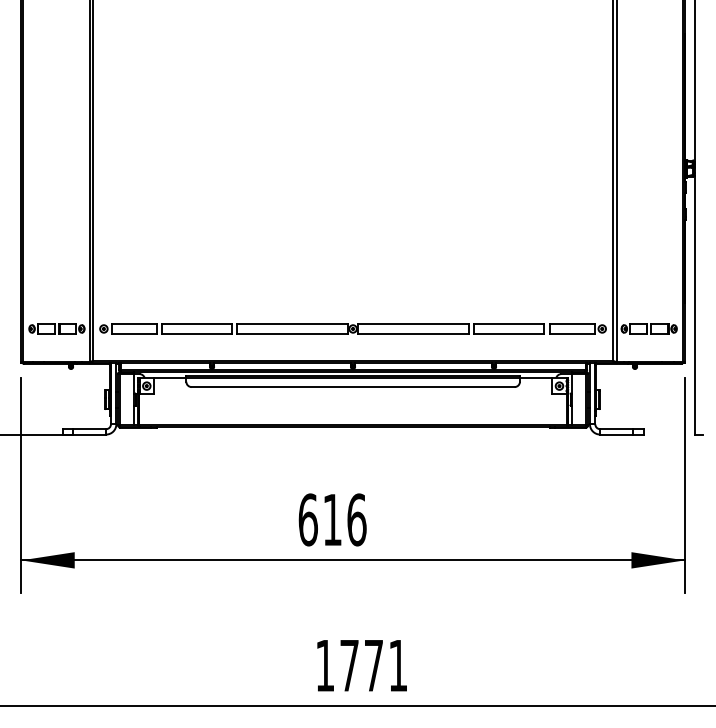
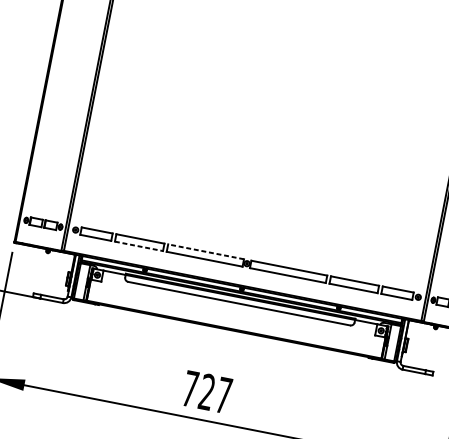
line: (292, 323) -> (206, 251), solid -> dashed
line: (197, 334) -> (139, 246), solid -> dashed
text: (332, 519) -> (207, 391), 616 -> 727

